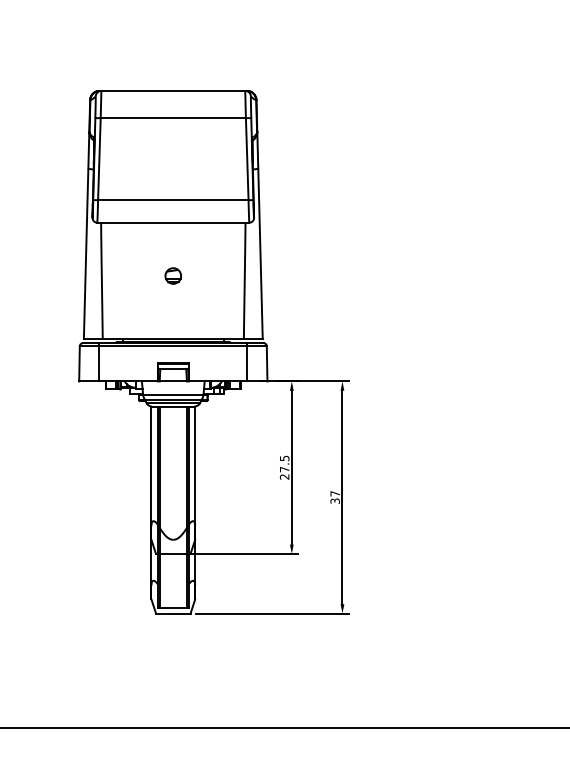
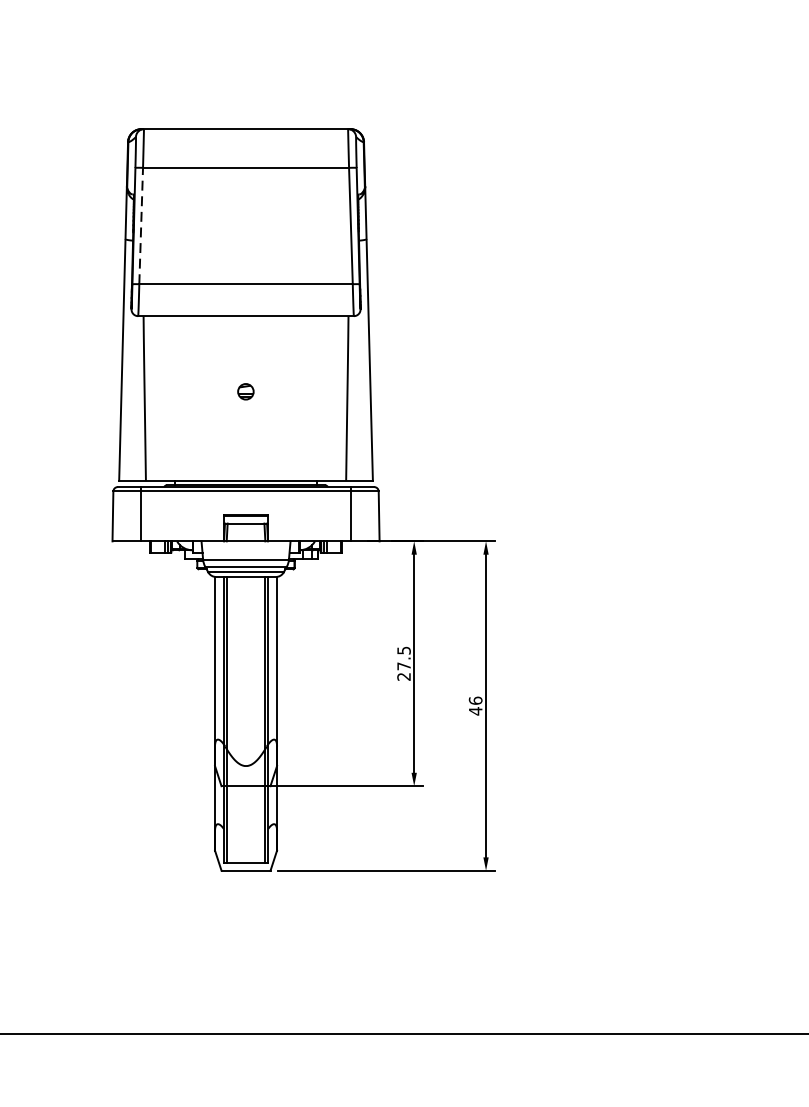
line: (99, 158) -> (141, 225), solid -> dashed
part: (172, 275) -> (244, 391), size x0.7
text: (334, 497) -> (474, 706), 37 -> 46

